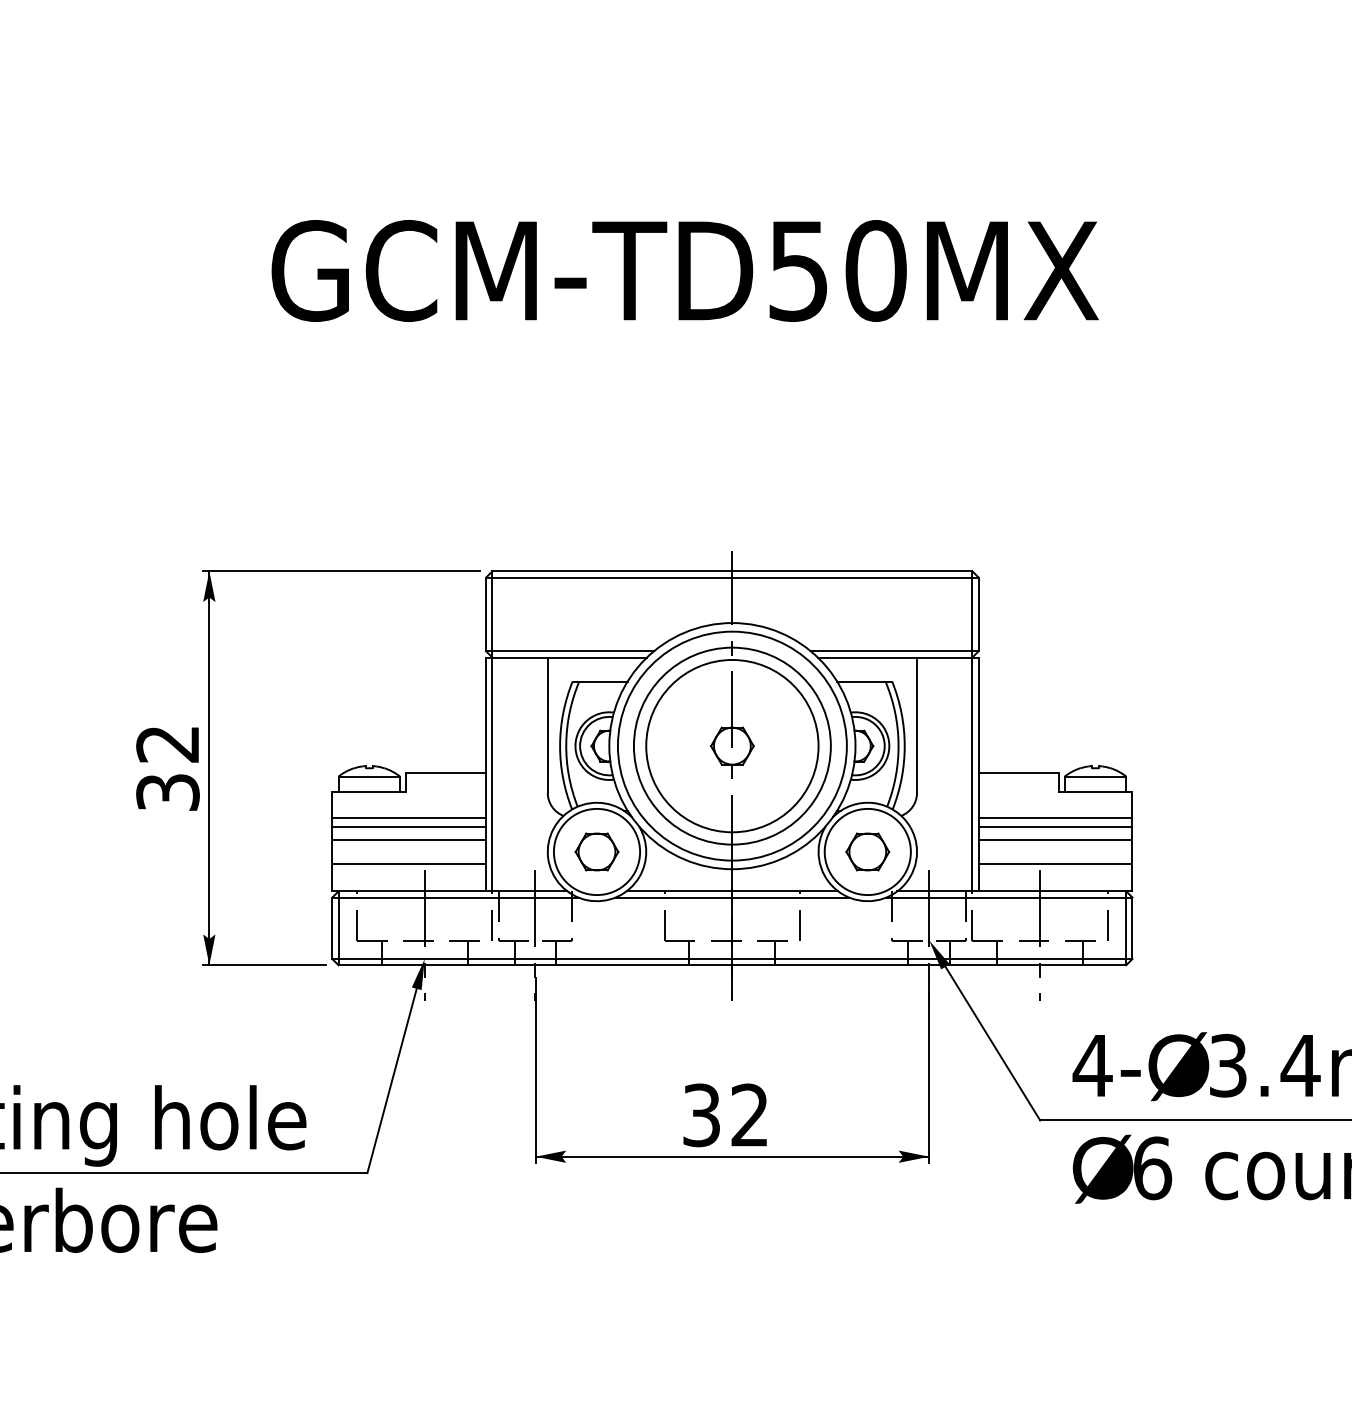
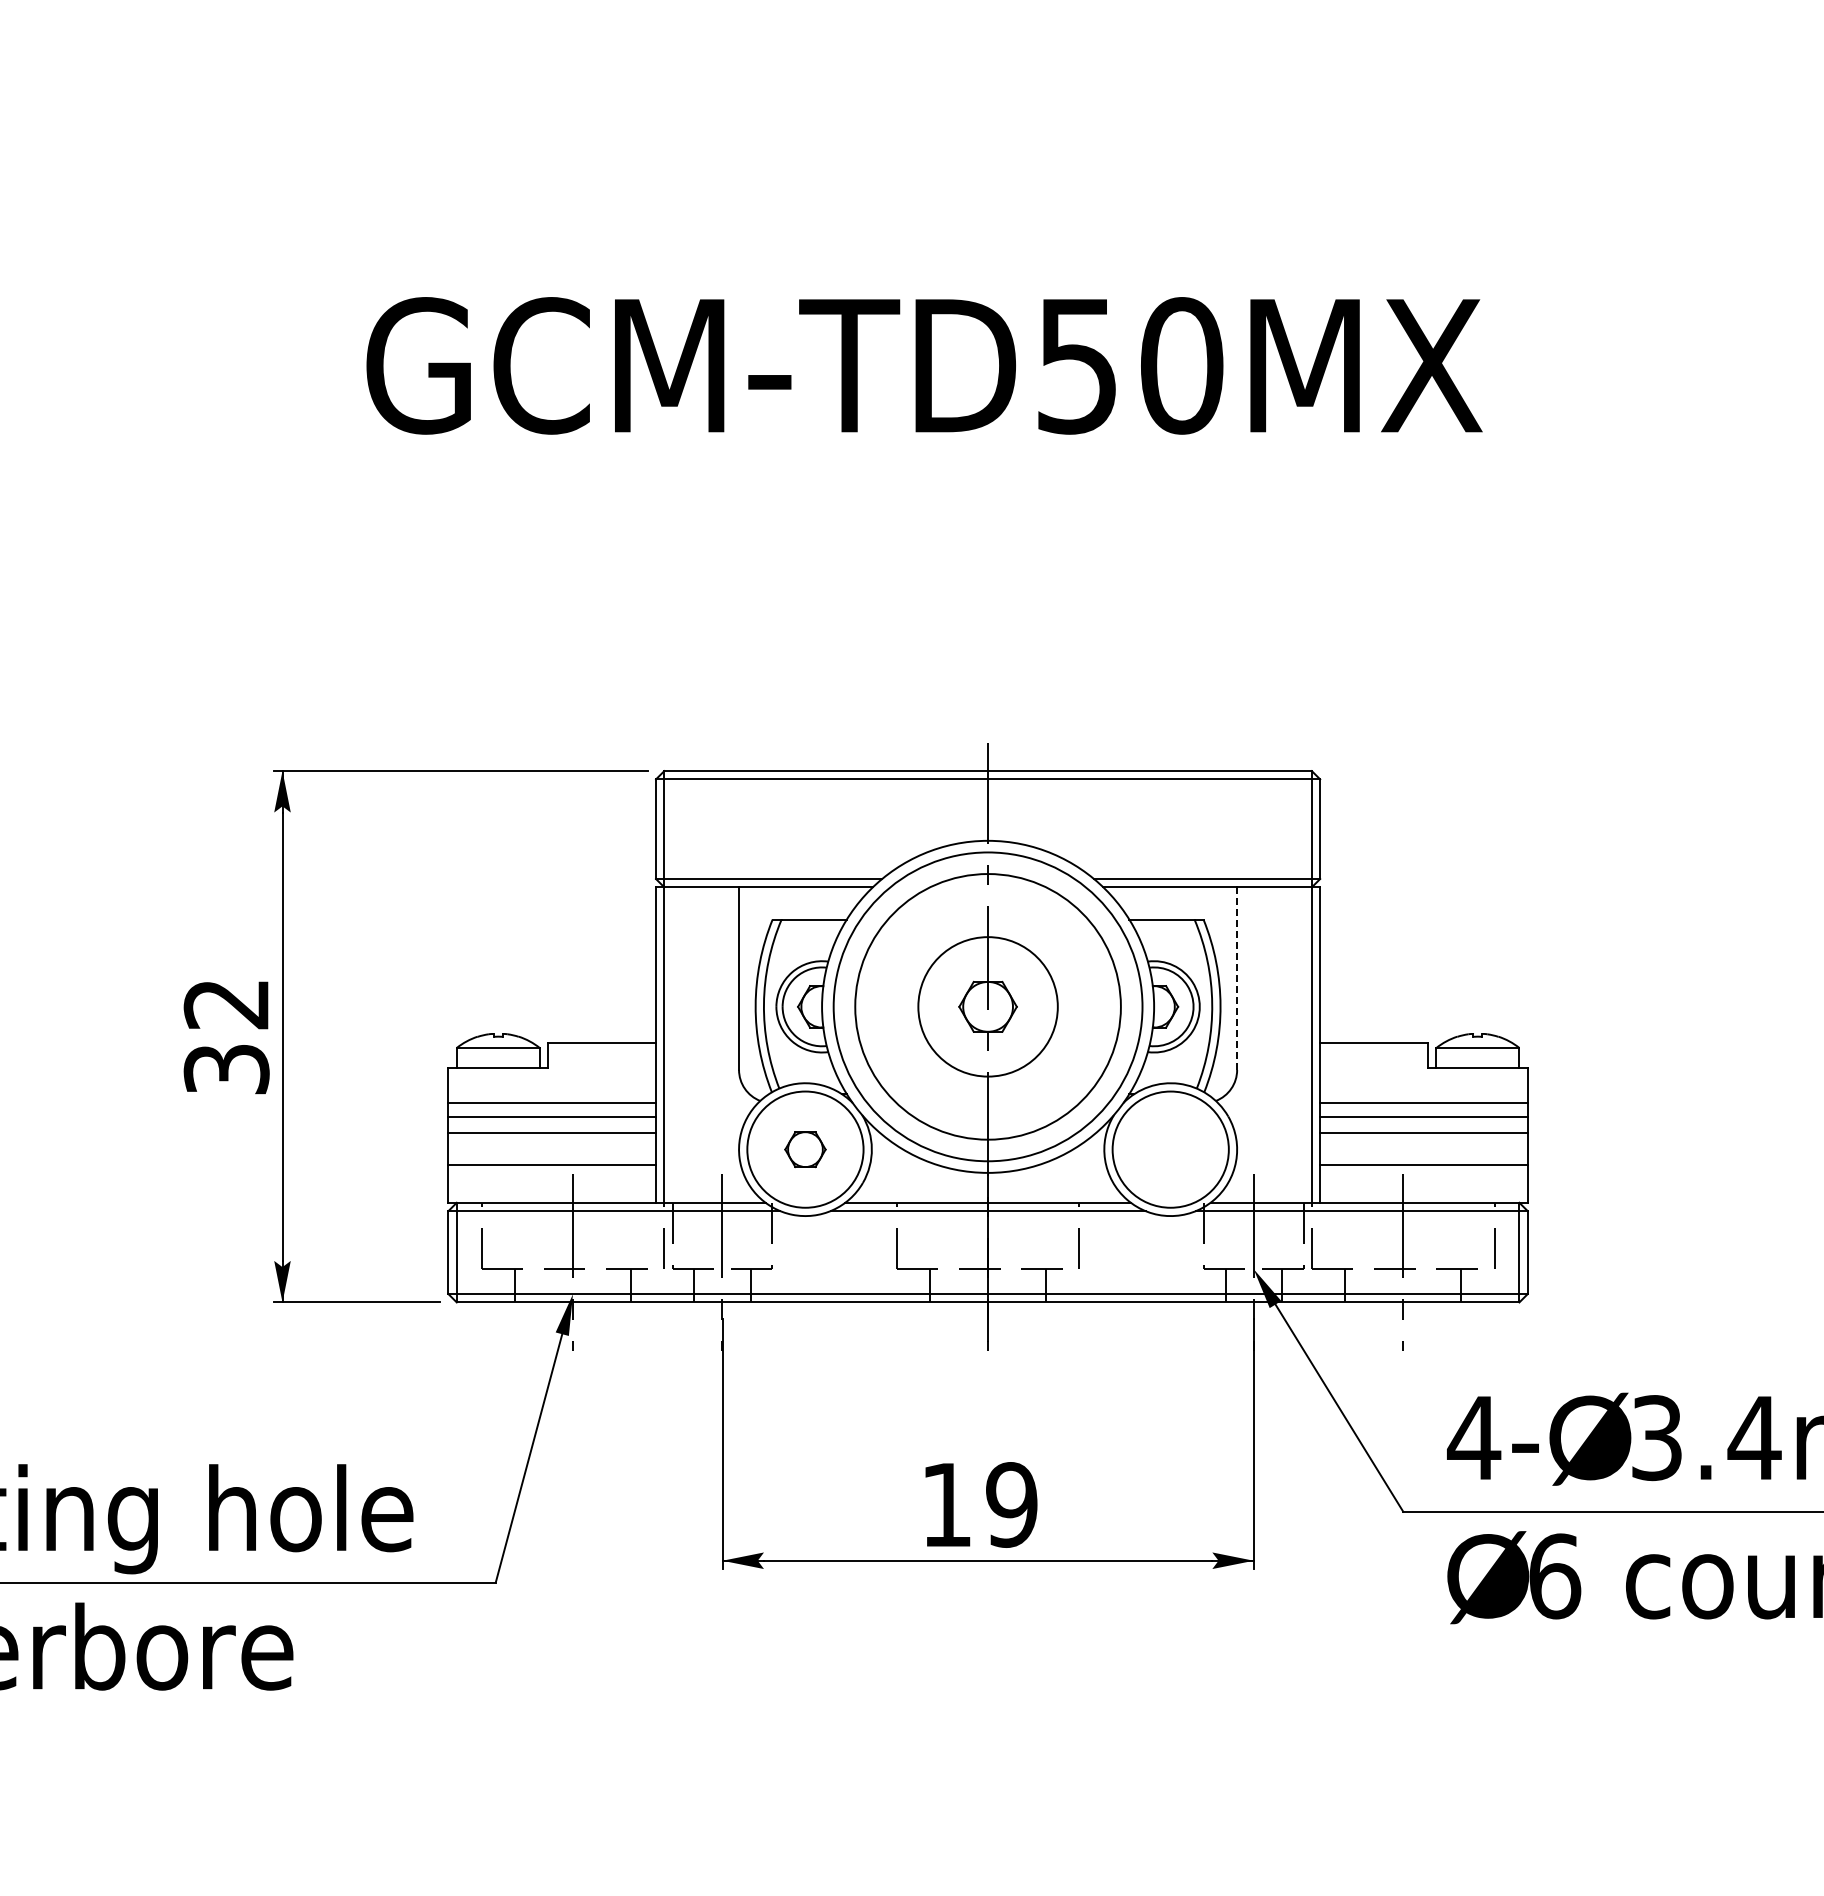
line: (917, 725) -> (1237, 978), solid -> dashed
circle: (731, 745) -> (987, 1006), size x0.6
part: (597, 851) -> (805, 1149), size x0.7
part: (867, 851) -> (1170, 1149), removed
text: (726, 1115) -> (979, 1504), 32 -> 19

